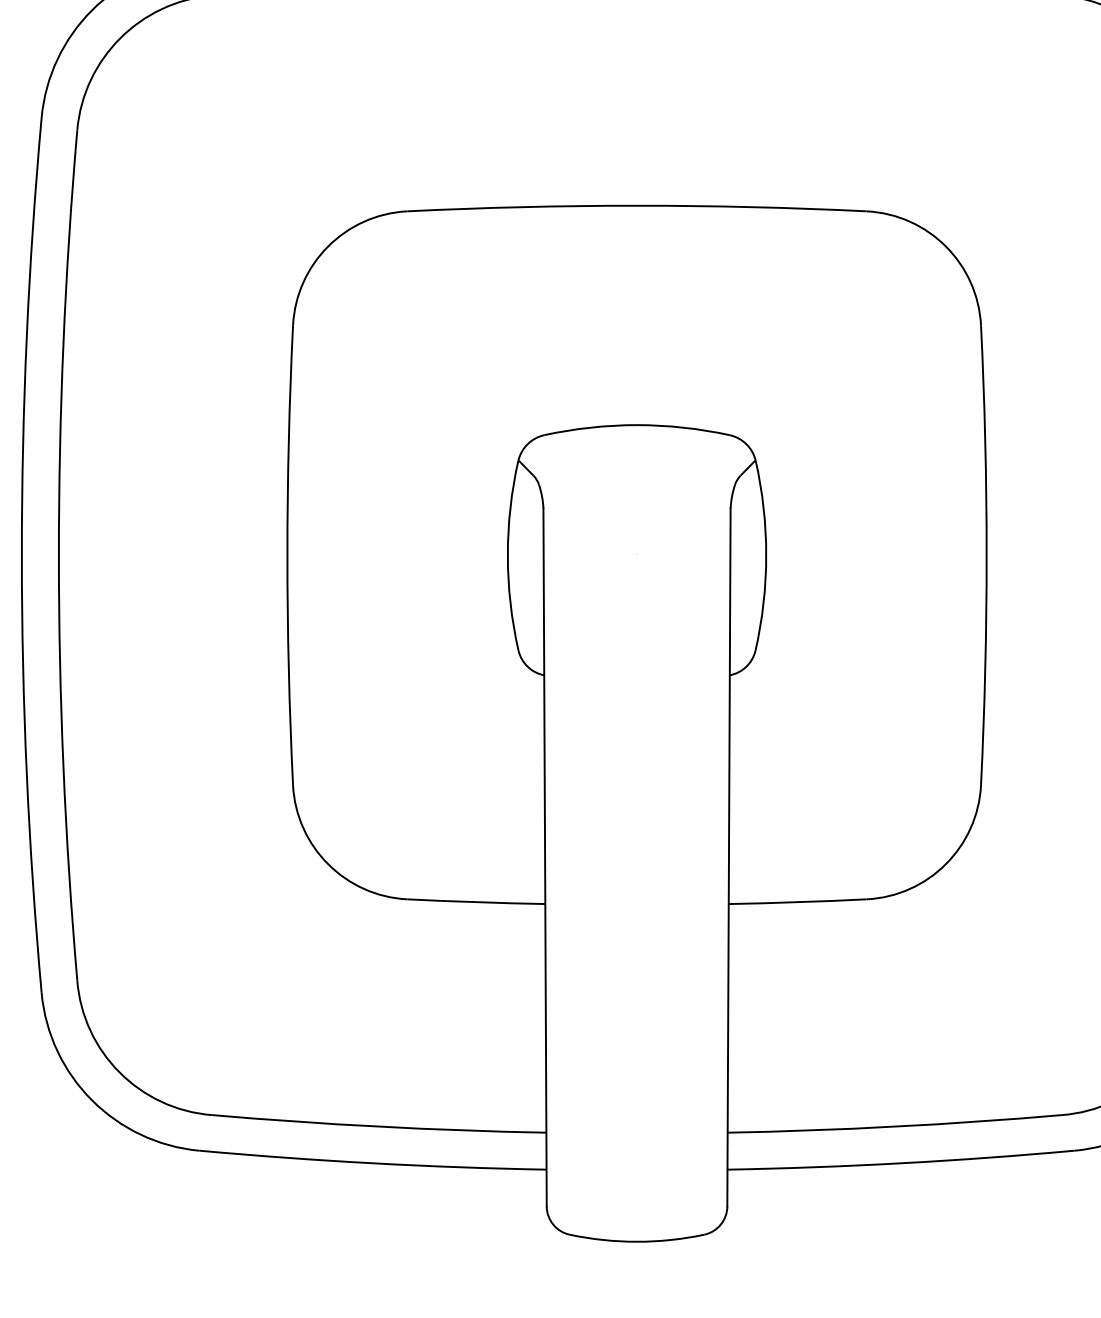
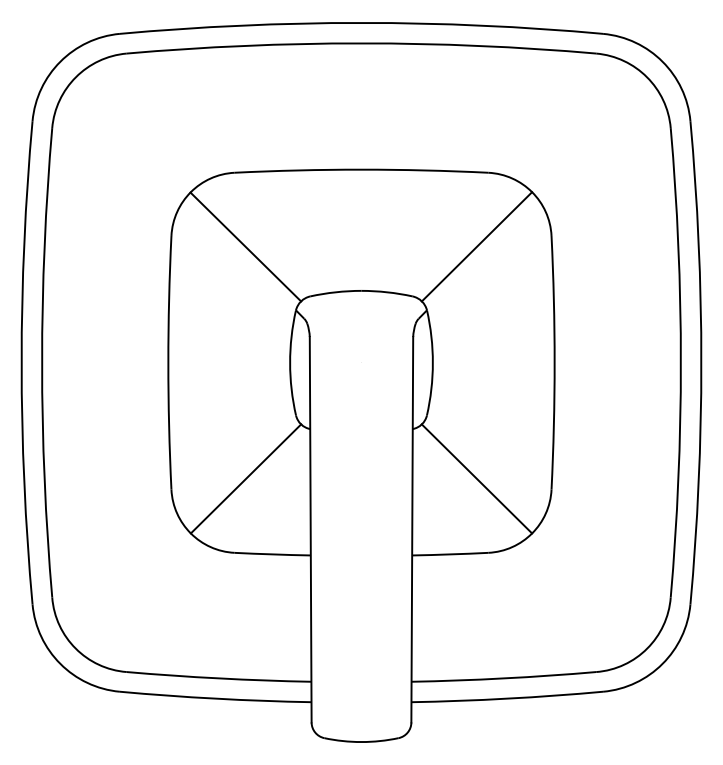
line: (427, 344) -> (245, 246), added
line: (845, 344) -> (476, 246), added
line: (427, 764) -> (245, 478), added
line: (845, 764) -> (476, 478), added

